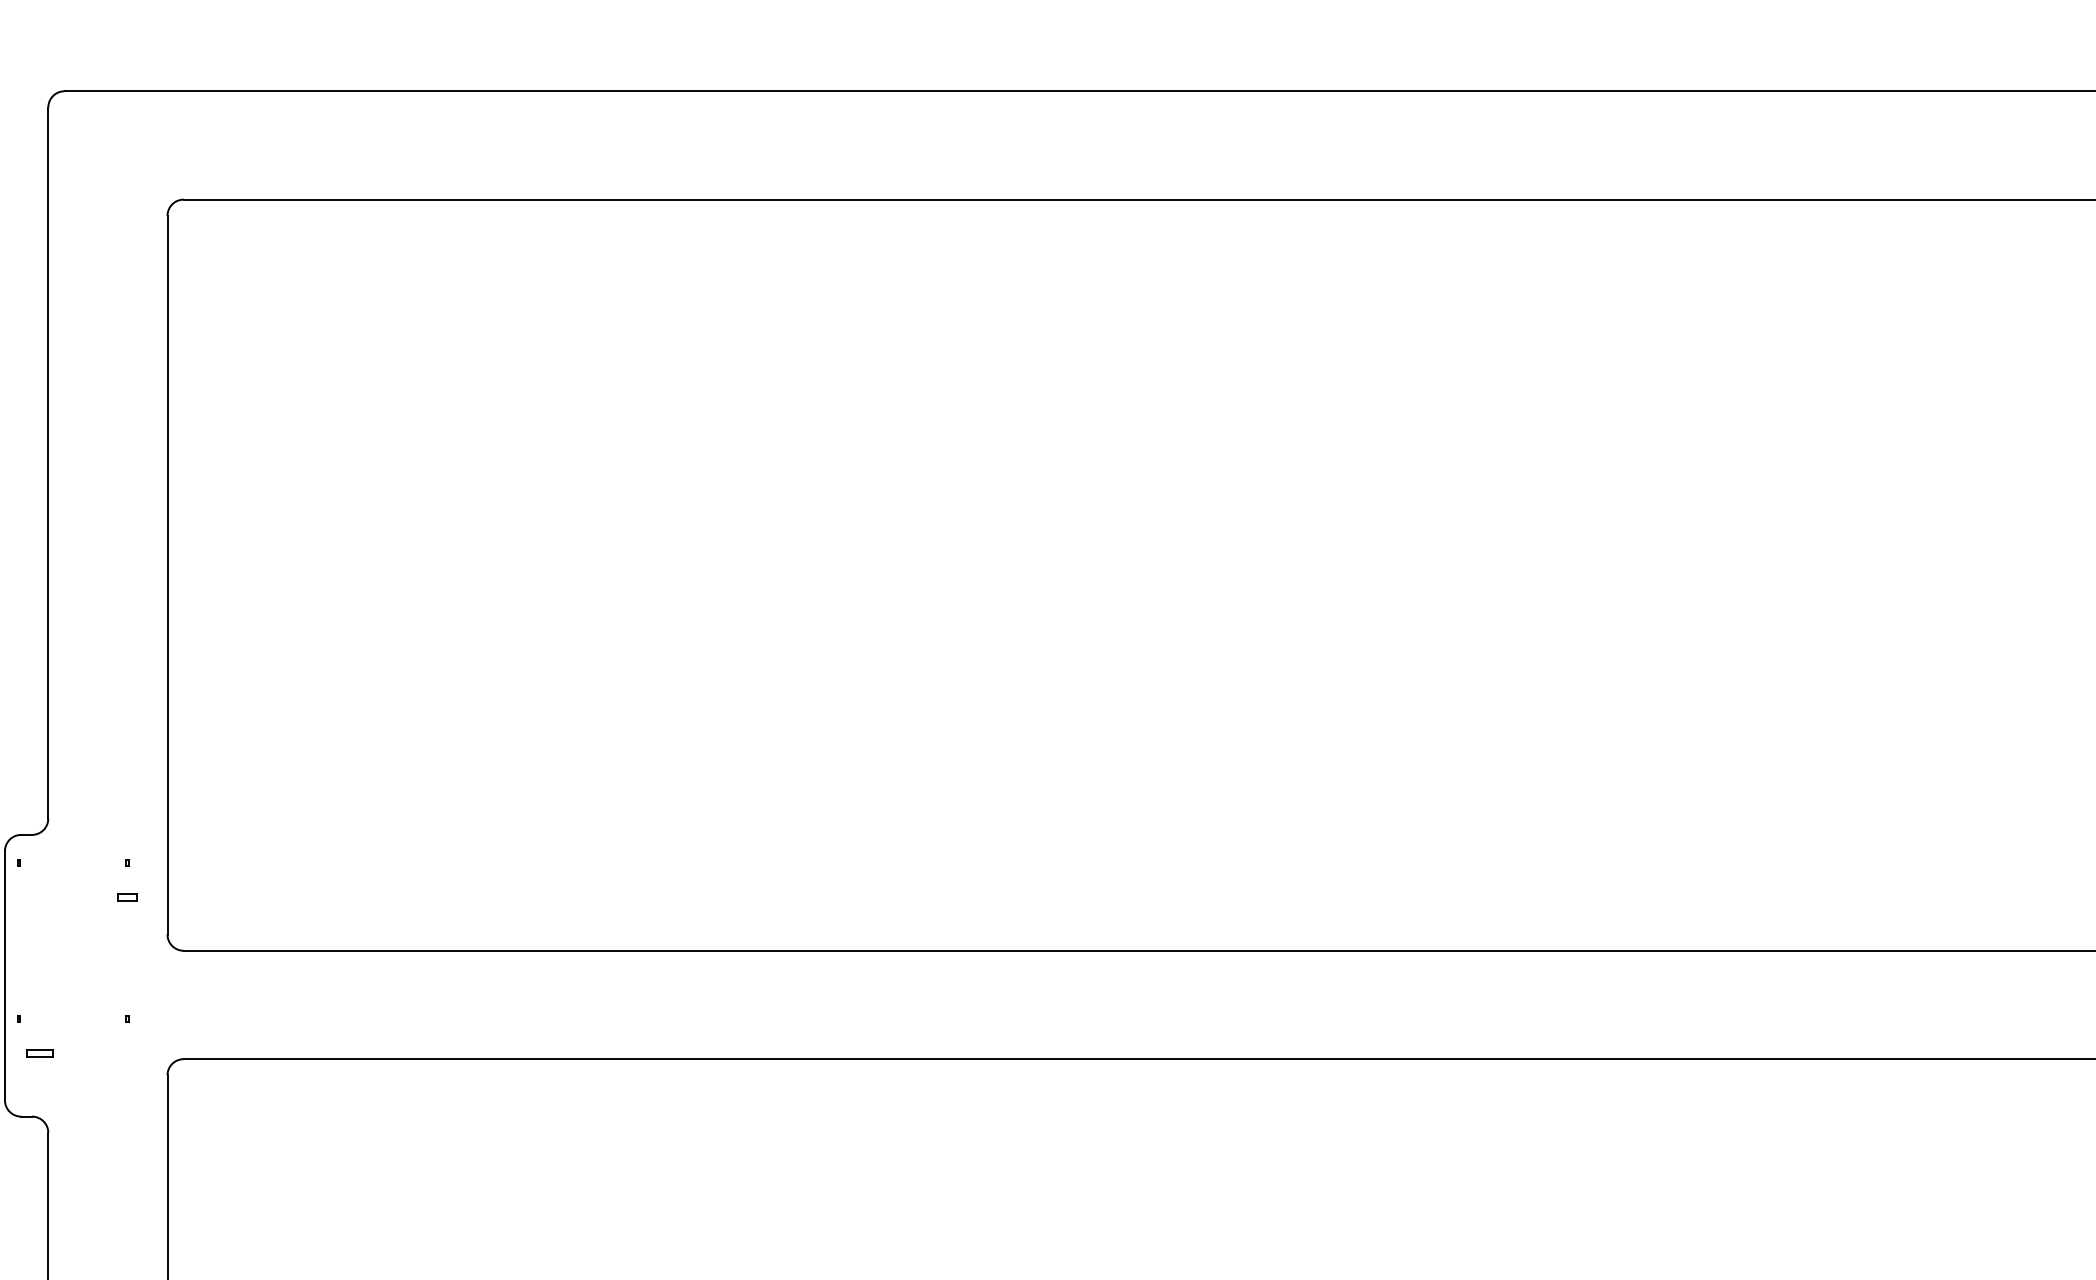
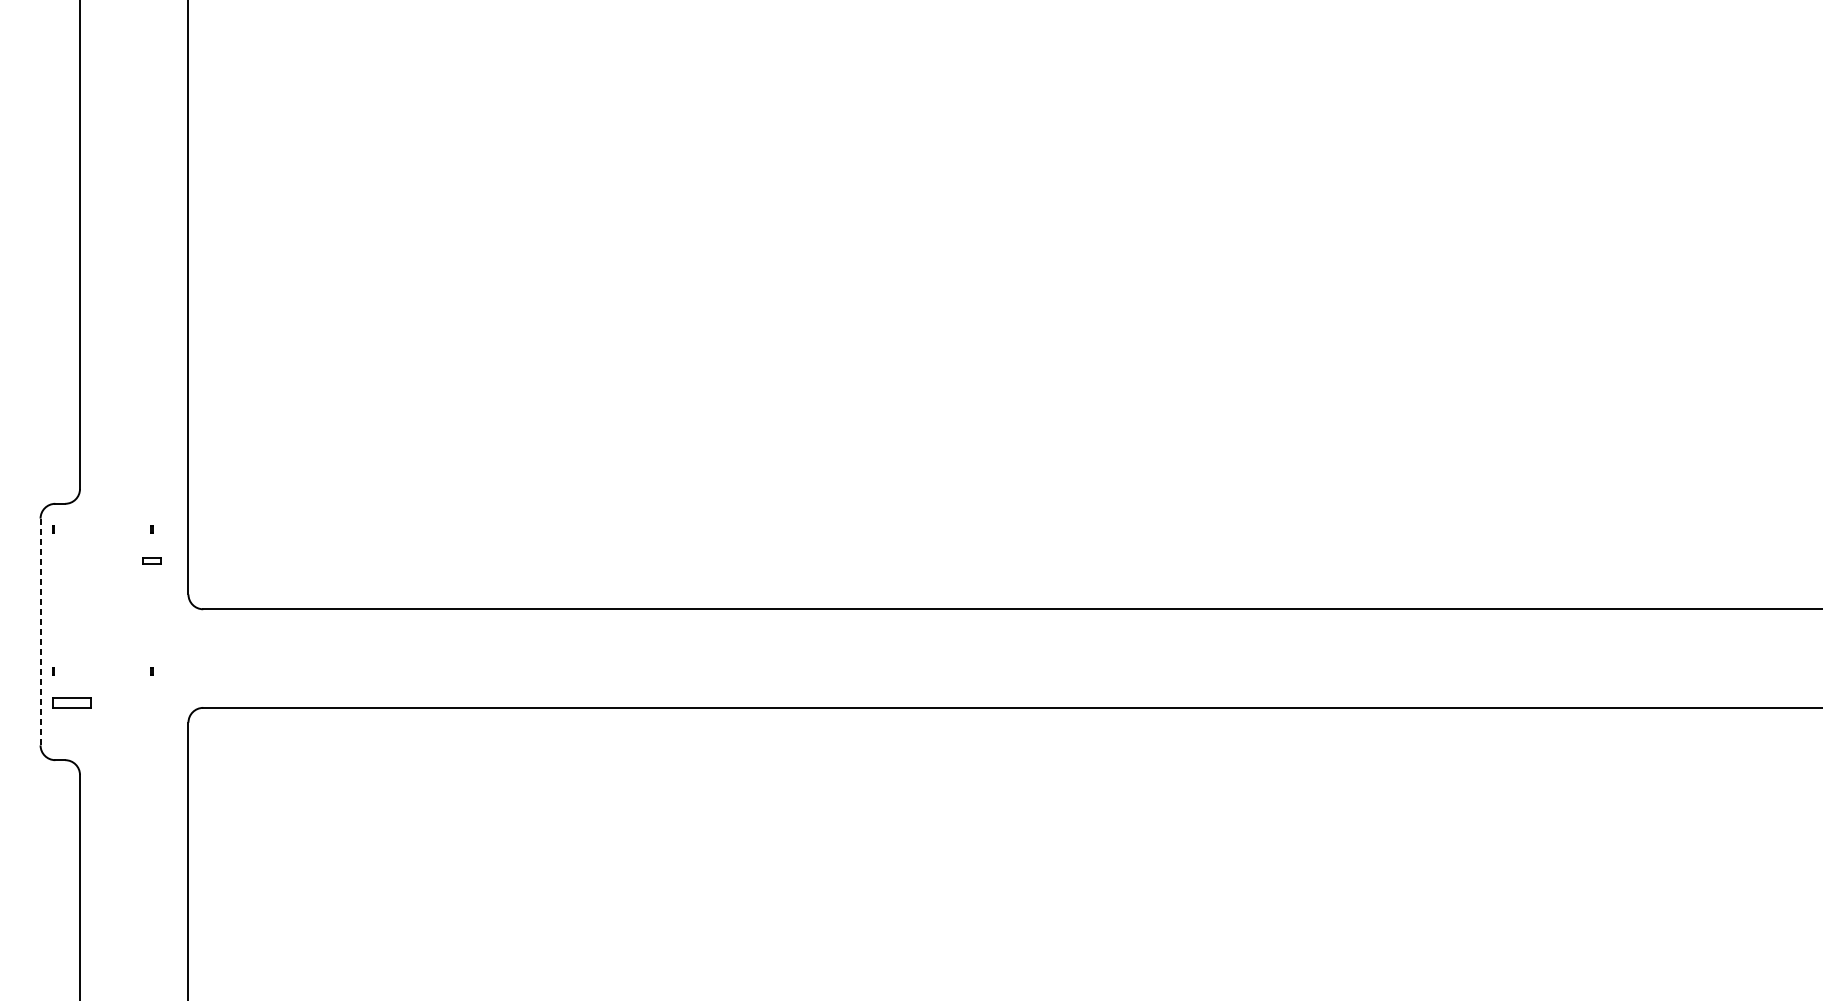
line: (4, 975) -> (40, 631), solid -> dashed
part: (39, 1053) -> (71, 702), size x1.6

